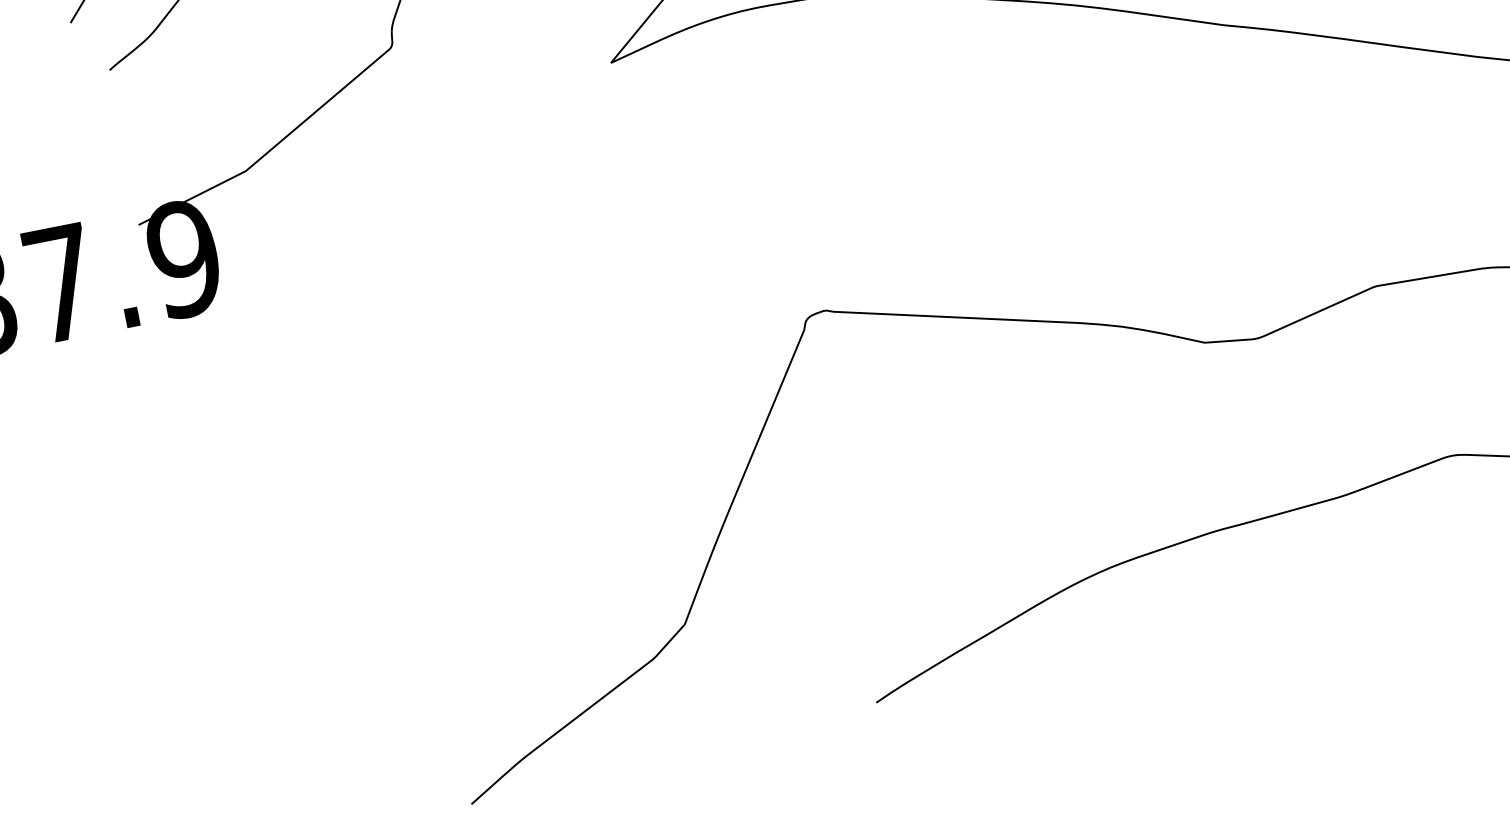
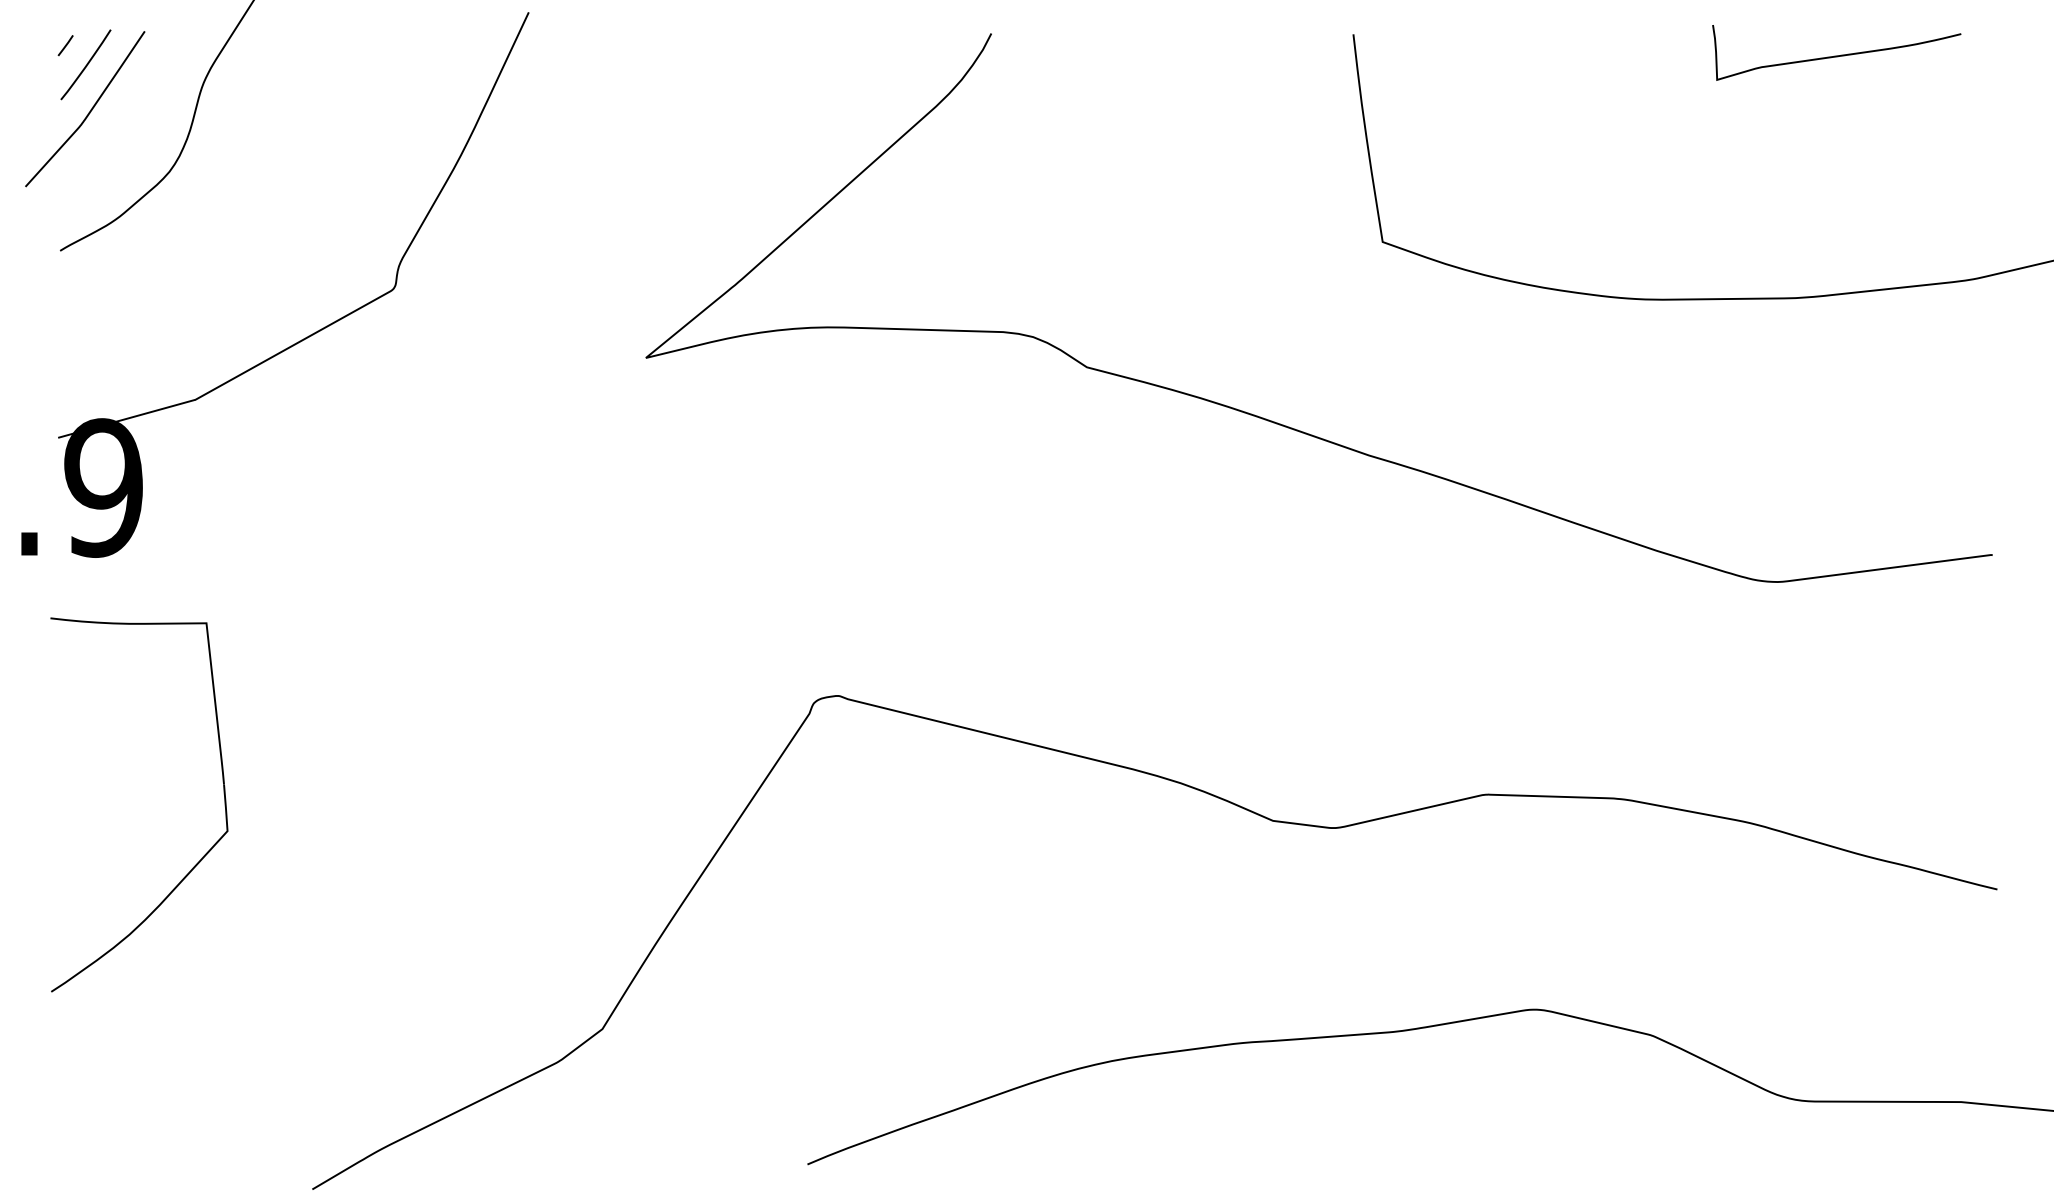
part: (326, 546) -> (203, 855), added

